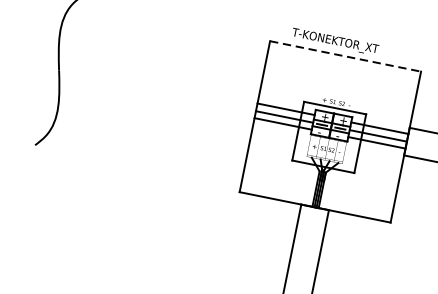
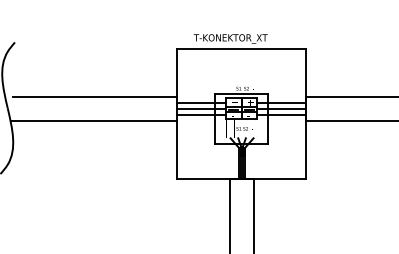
line: (345, 56) -> (241, 49), dashed -> solid
line: (162, 78) -> (94, 97), added
line: (155, 105) -> (93, 121), added

